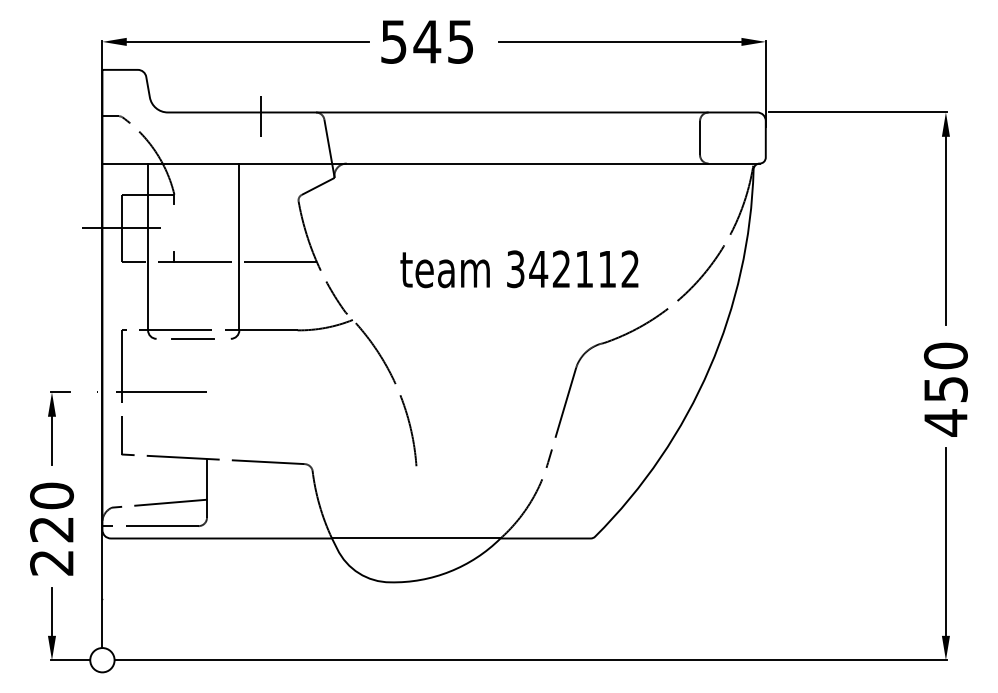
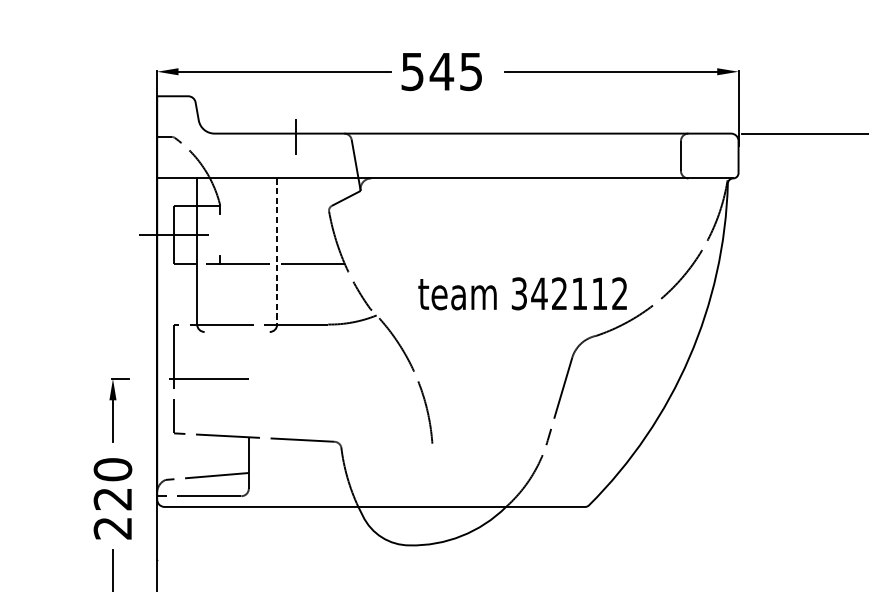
line: (239, 247) -> (277, 251), solid -> dashed
text: (519, 269) -> (522, 294), moved
line: (192, 338) -> (236, 331), removed

